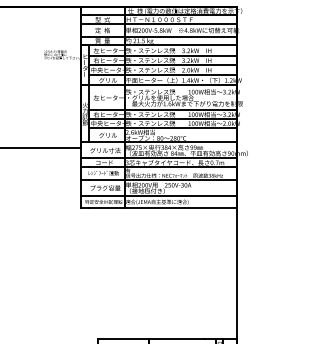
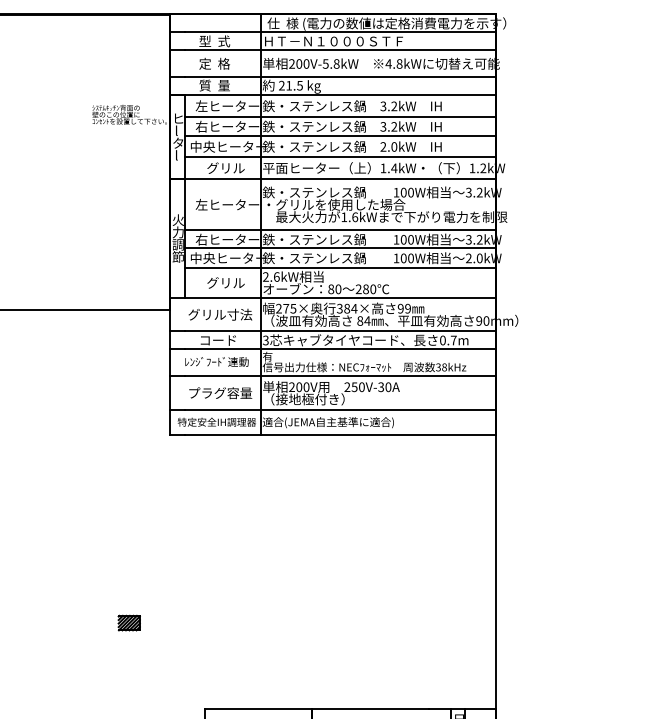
part: (61, 297) -> (128, 621), added

